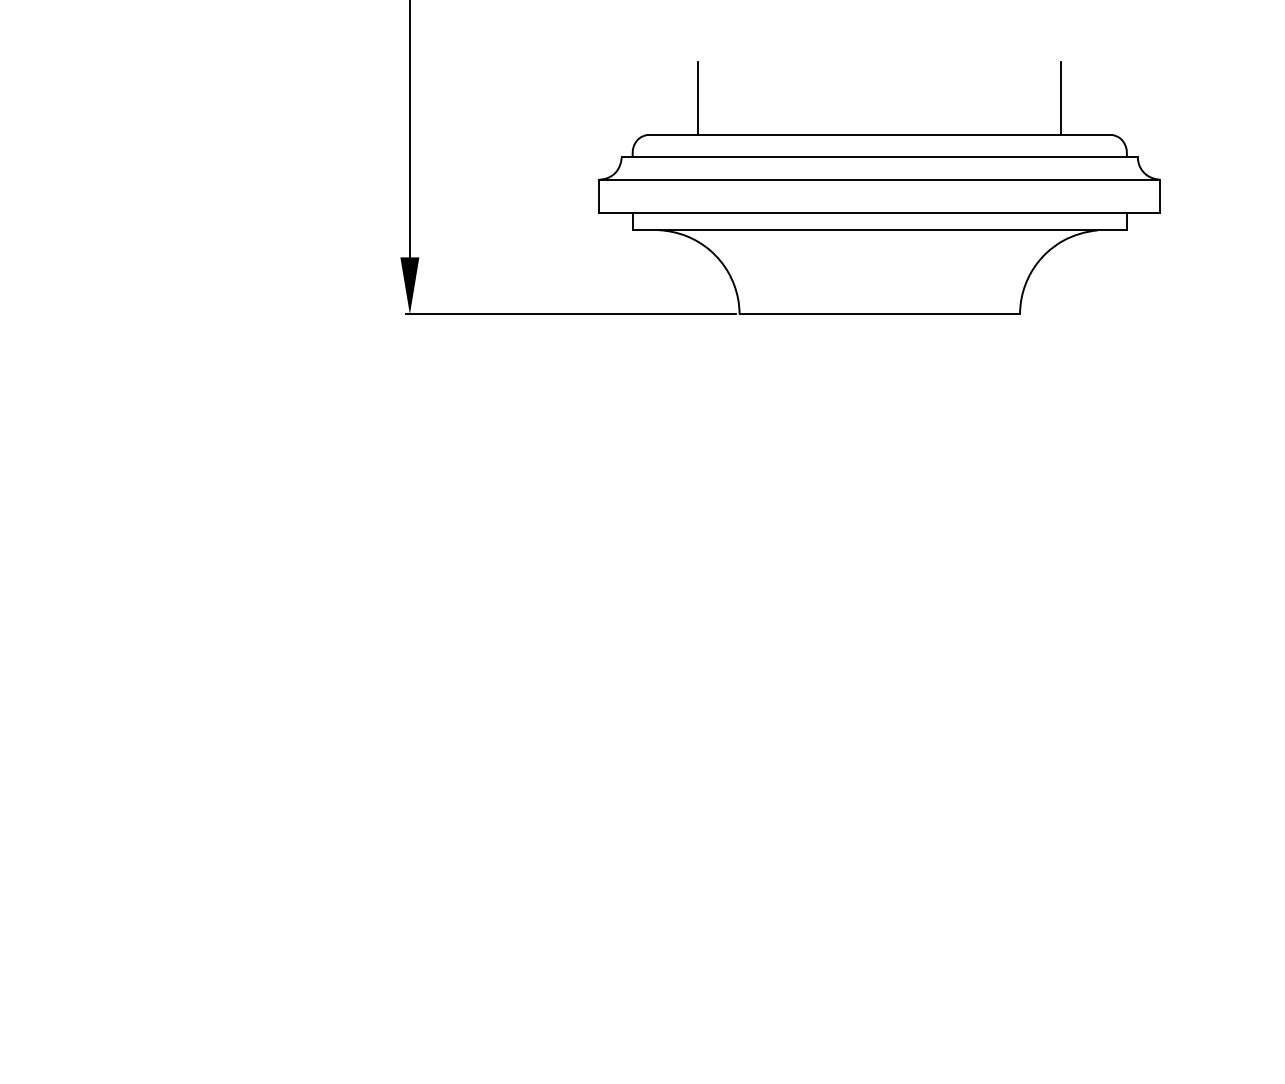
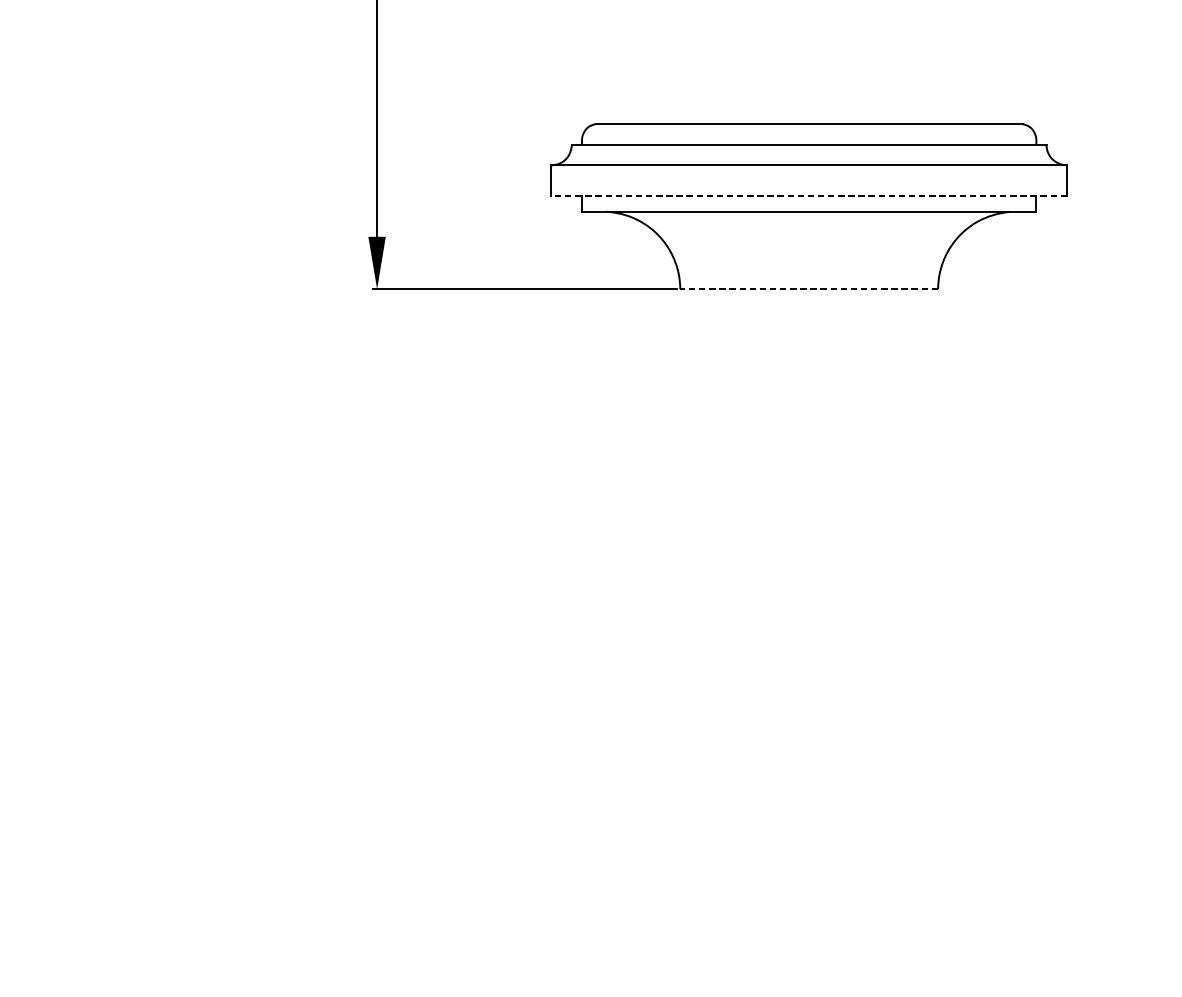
line: (698, 98) -> (642, 90), removed
line: (1061, 98) -> (976, 90), removed
line: (879, 213) -> (808, 196), solid -> dashed
line: (879, 314) -> (808, 289), solid -> dashed

